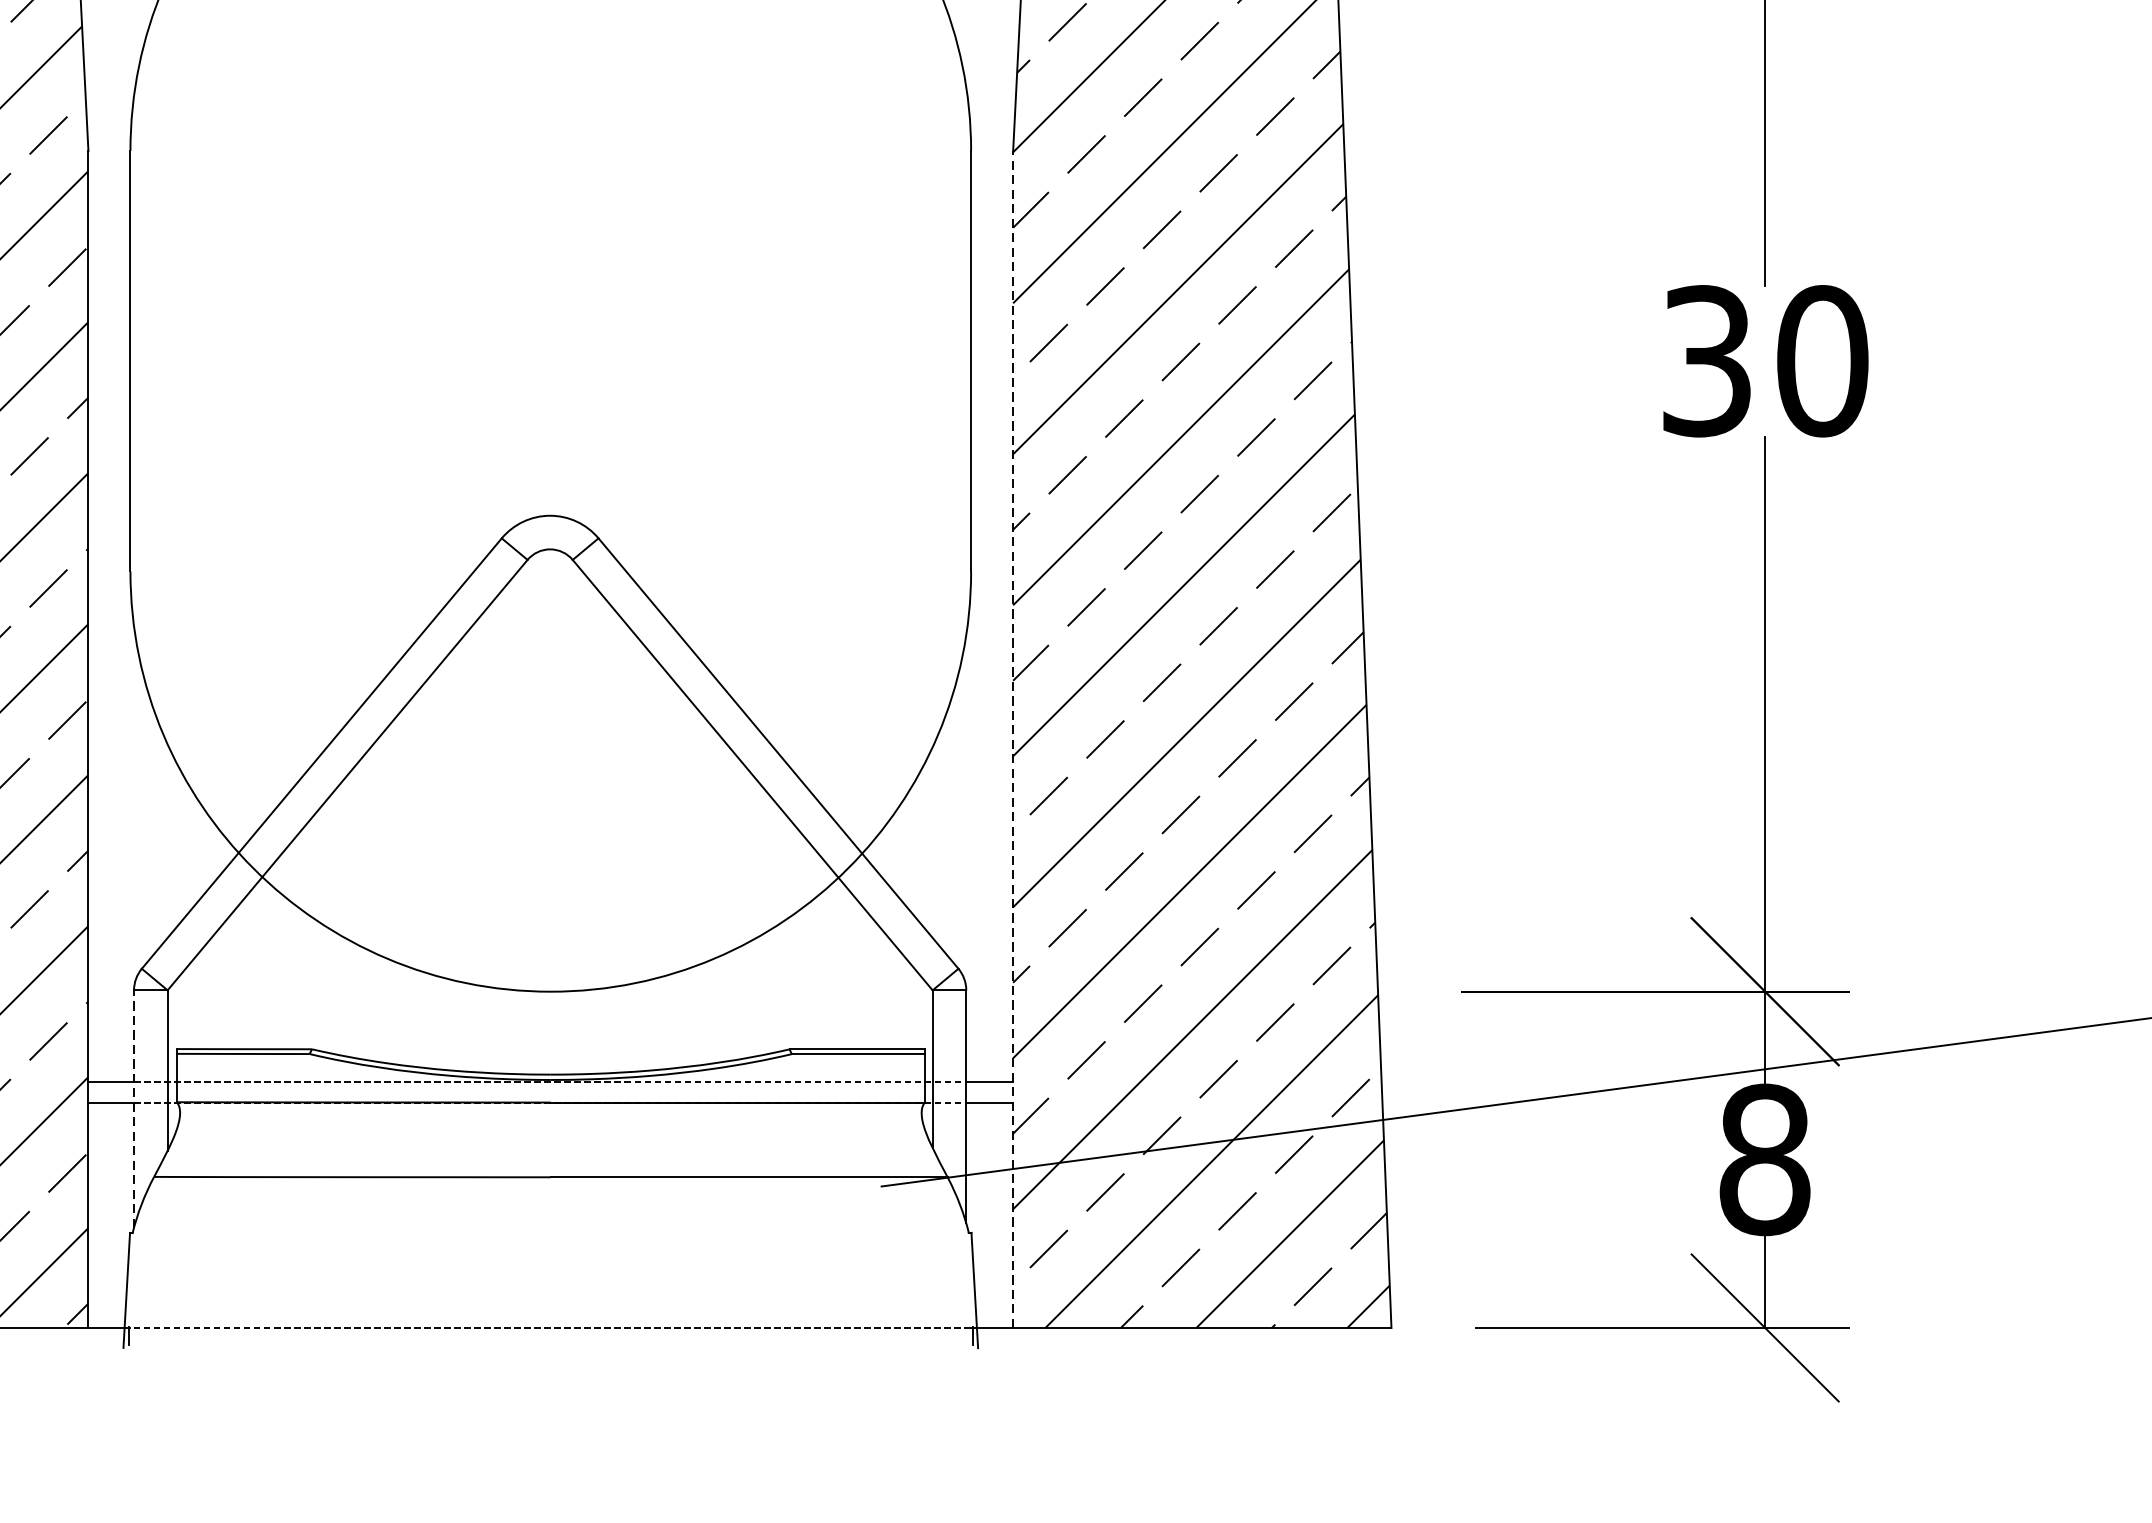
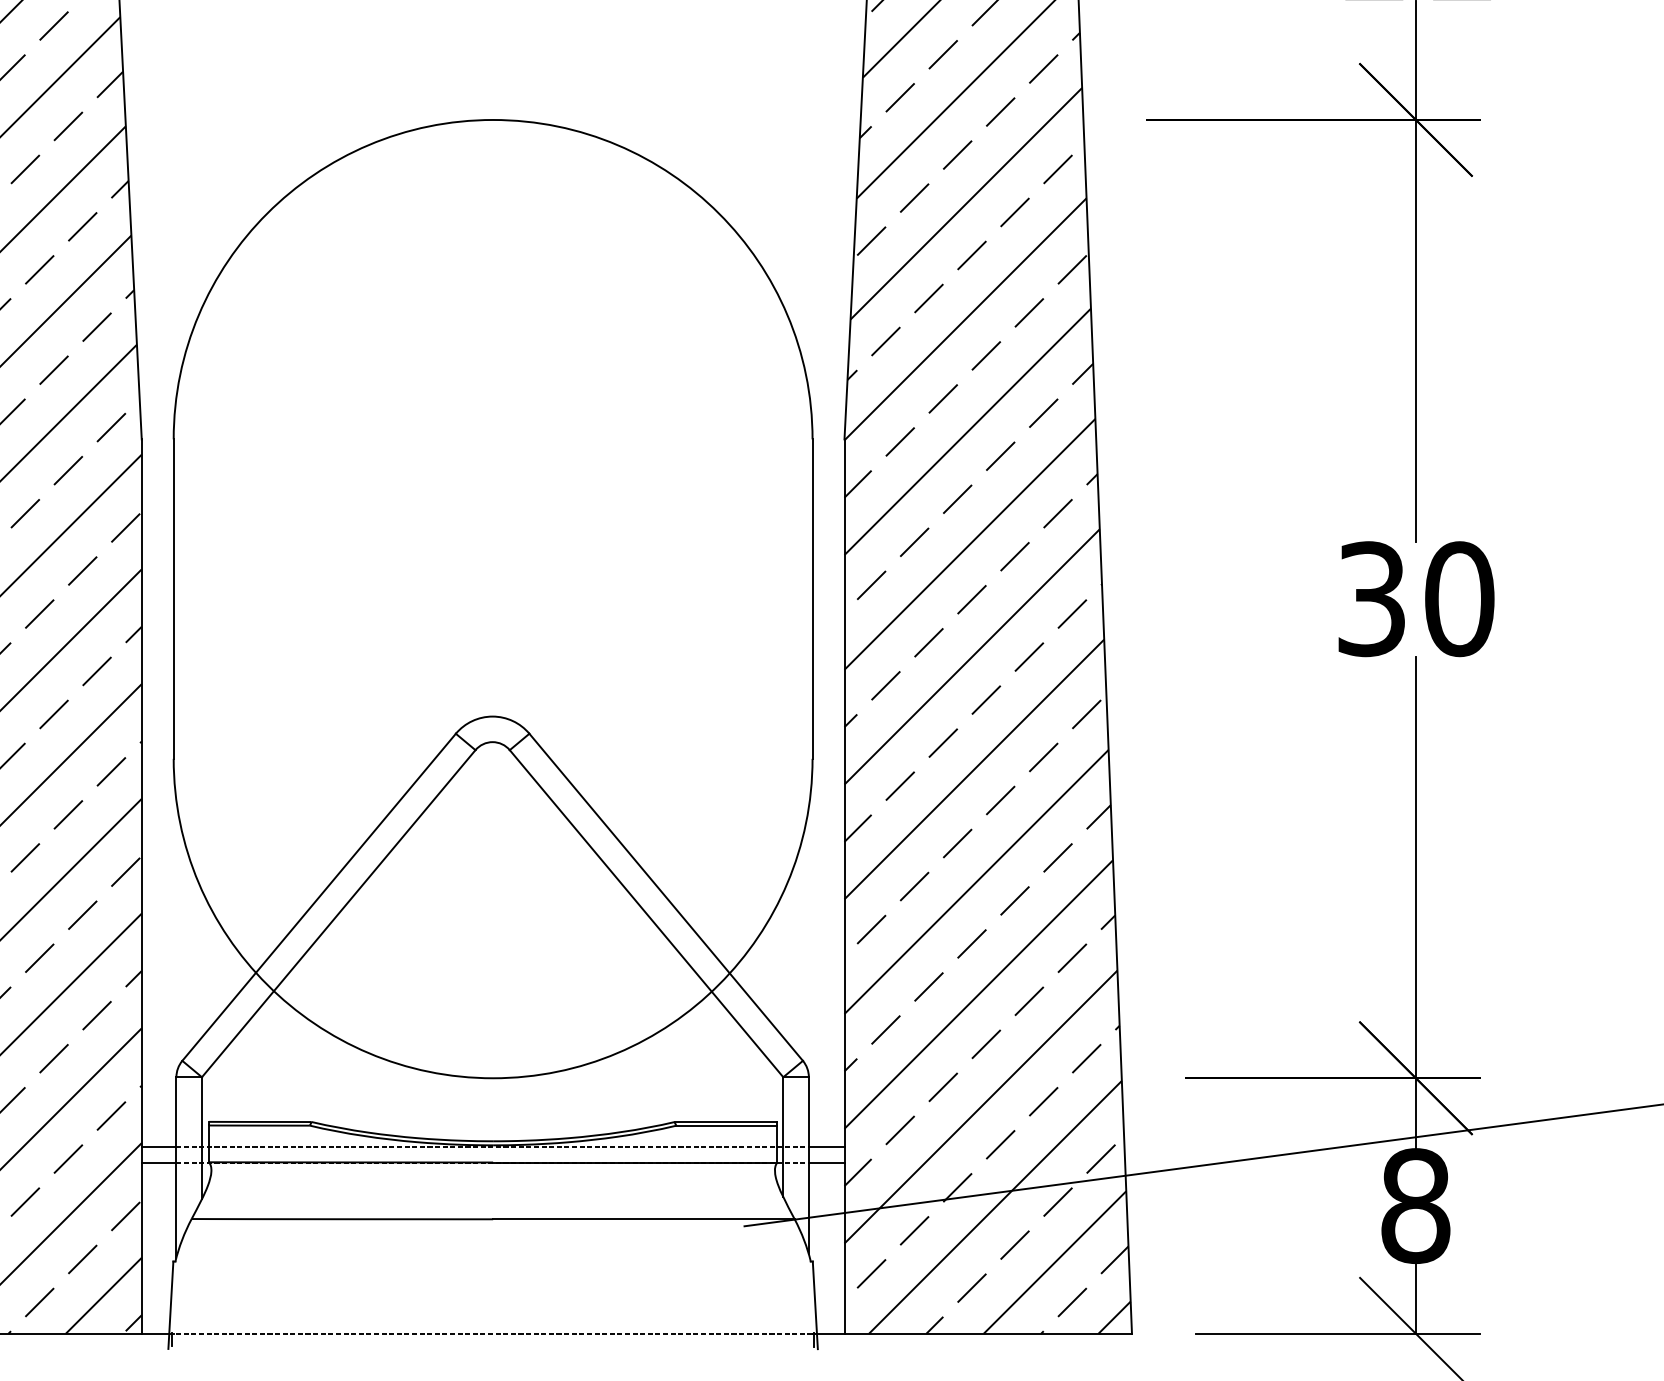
line: (1013, 739) -> (844, 886), dashed -> solid
line: (134, 1107) -> (176, 1166), dashed -> solid

